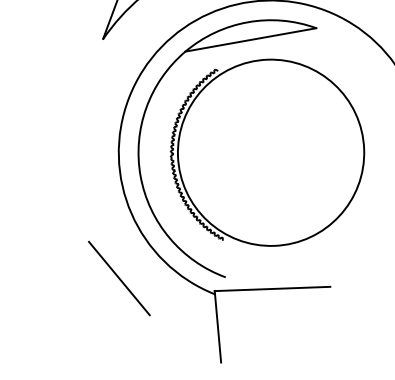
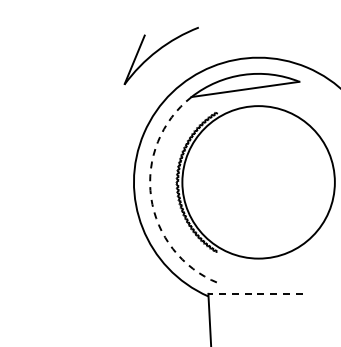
arc: (140, 176) -> (151, 197), solid -> dashed
line: (119, 278) -> (130, 280), removed
line: (272, 288) -> (255, 293), solid -> dashed

